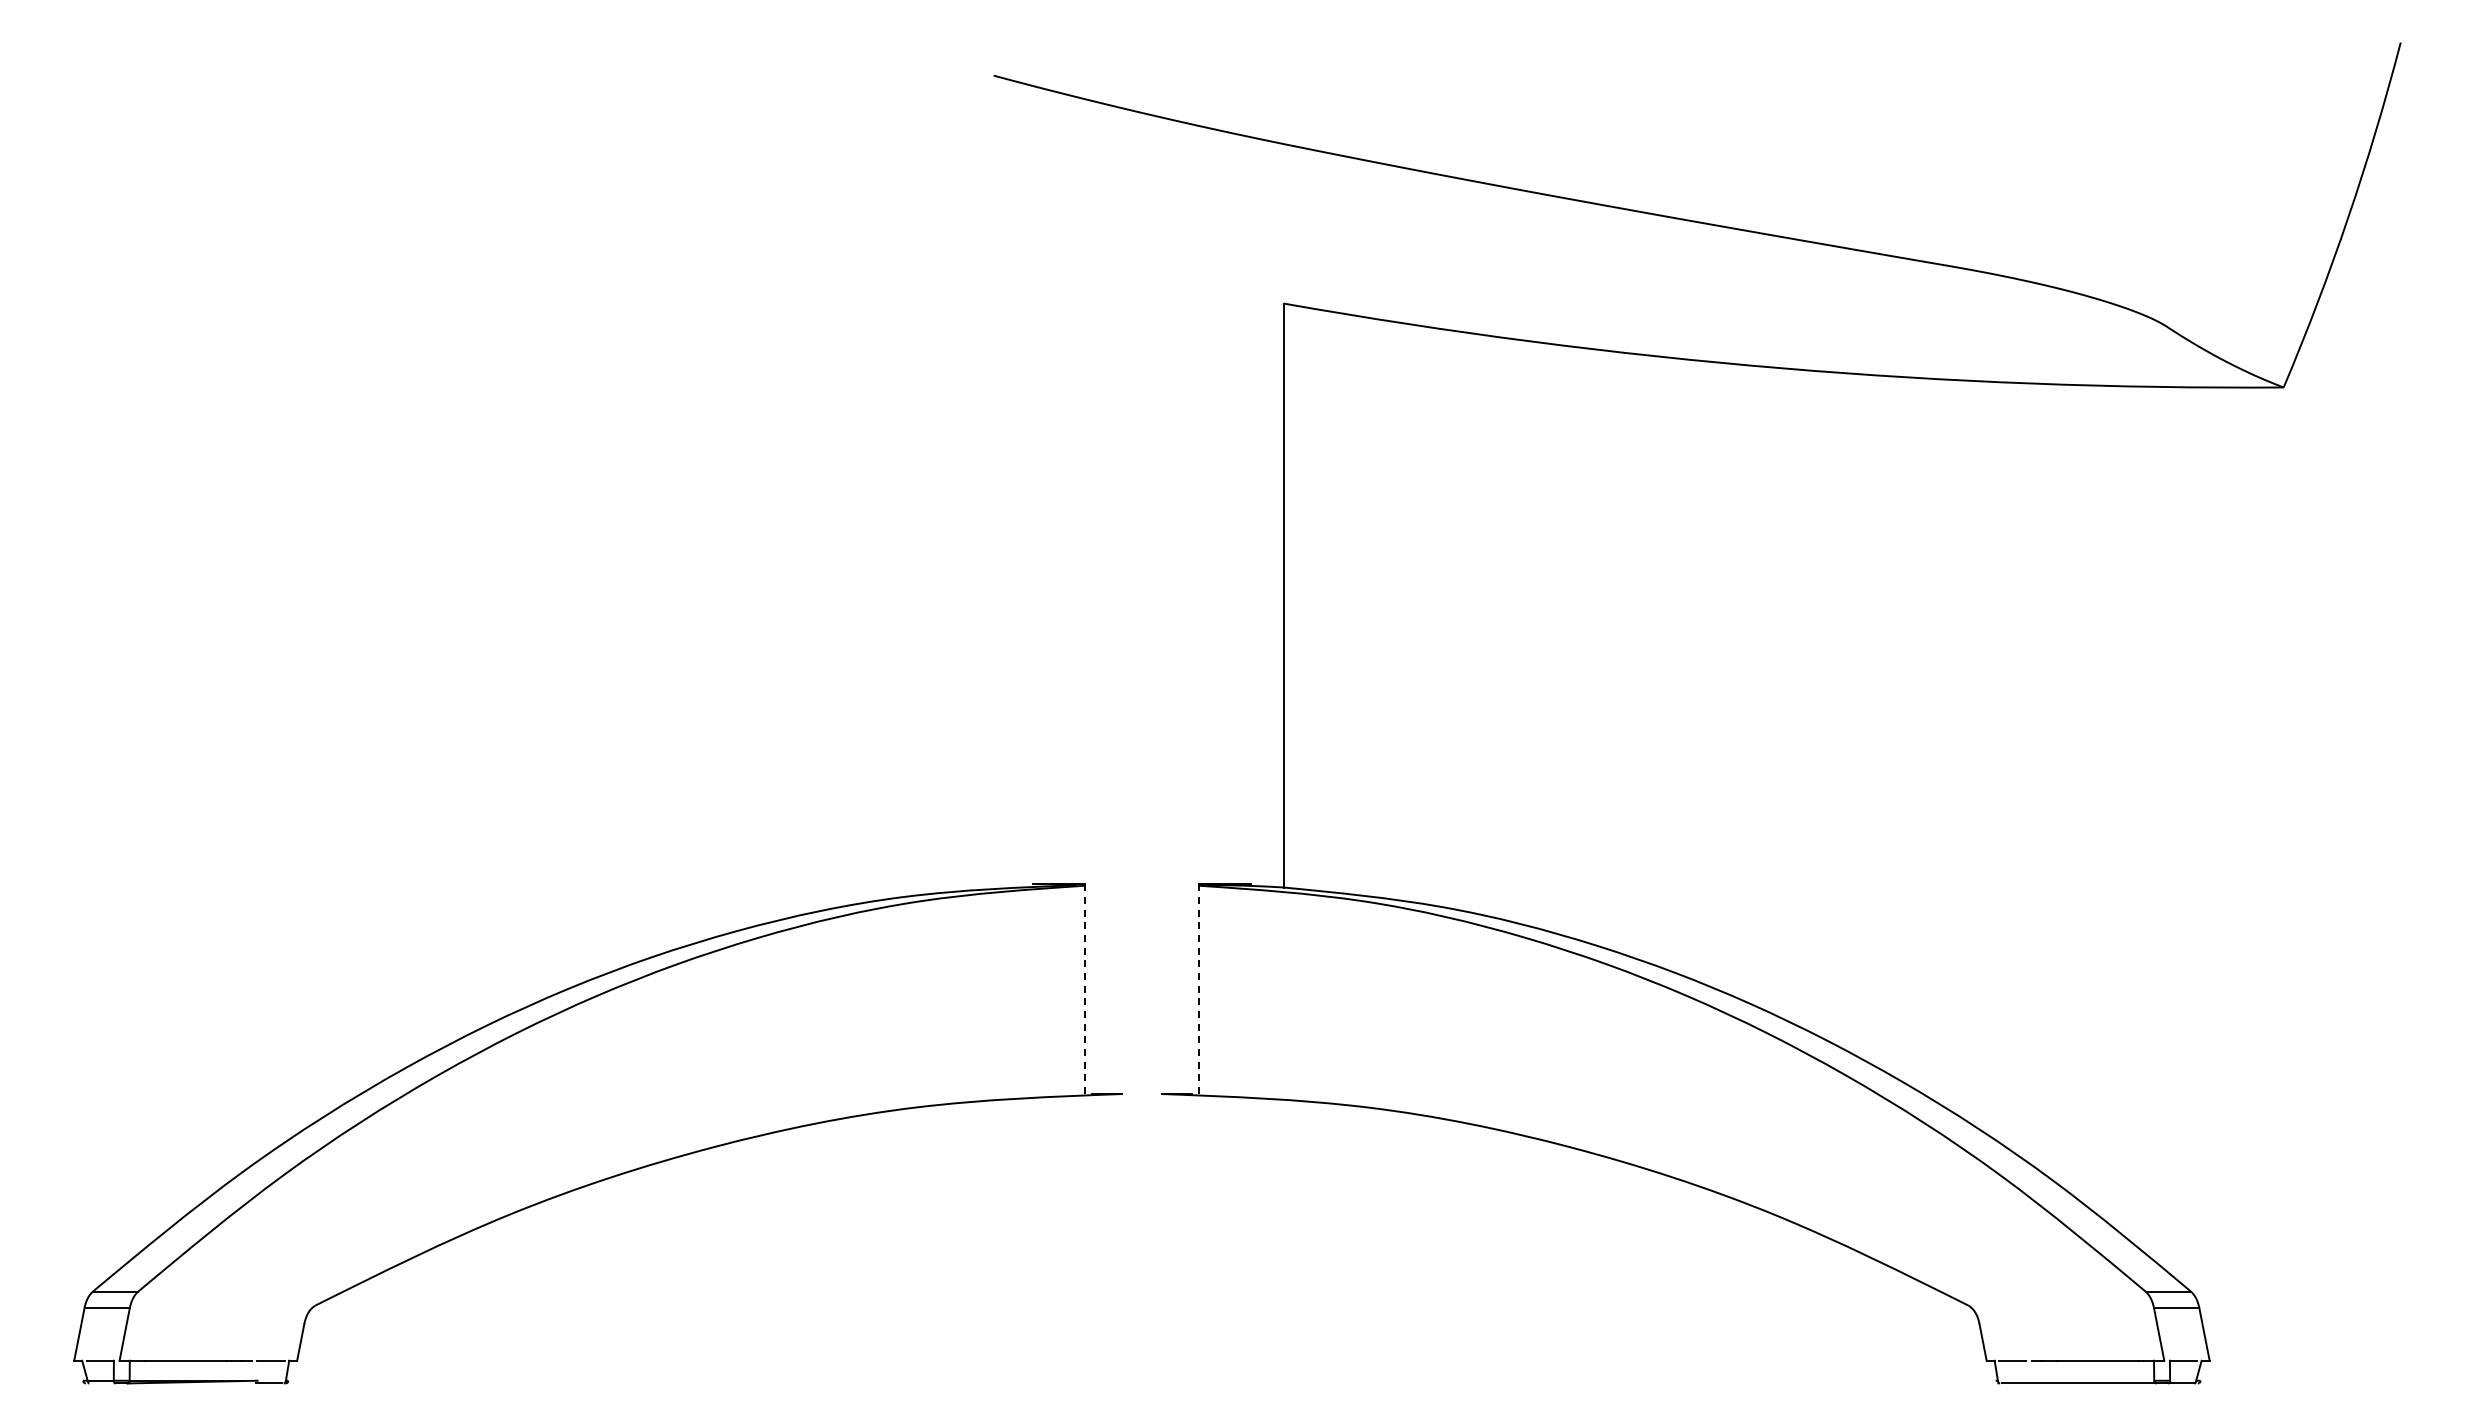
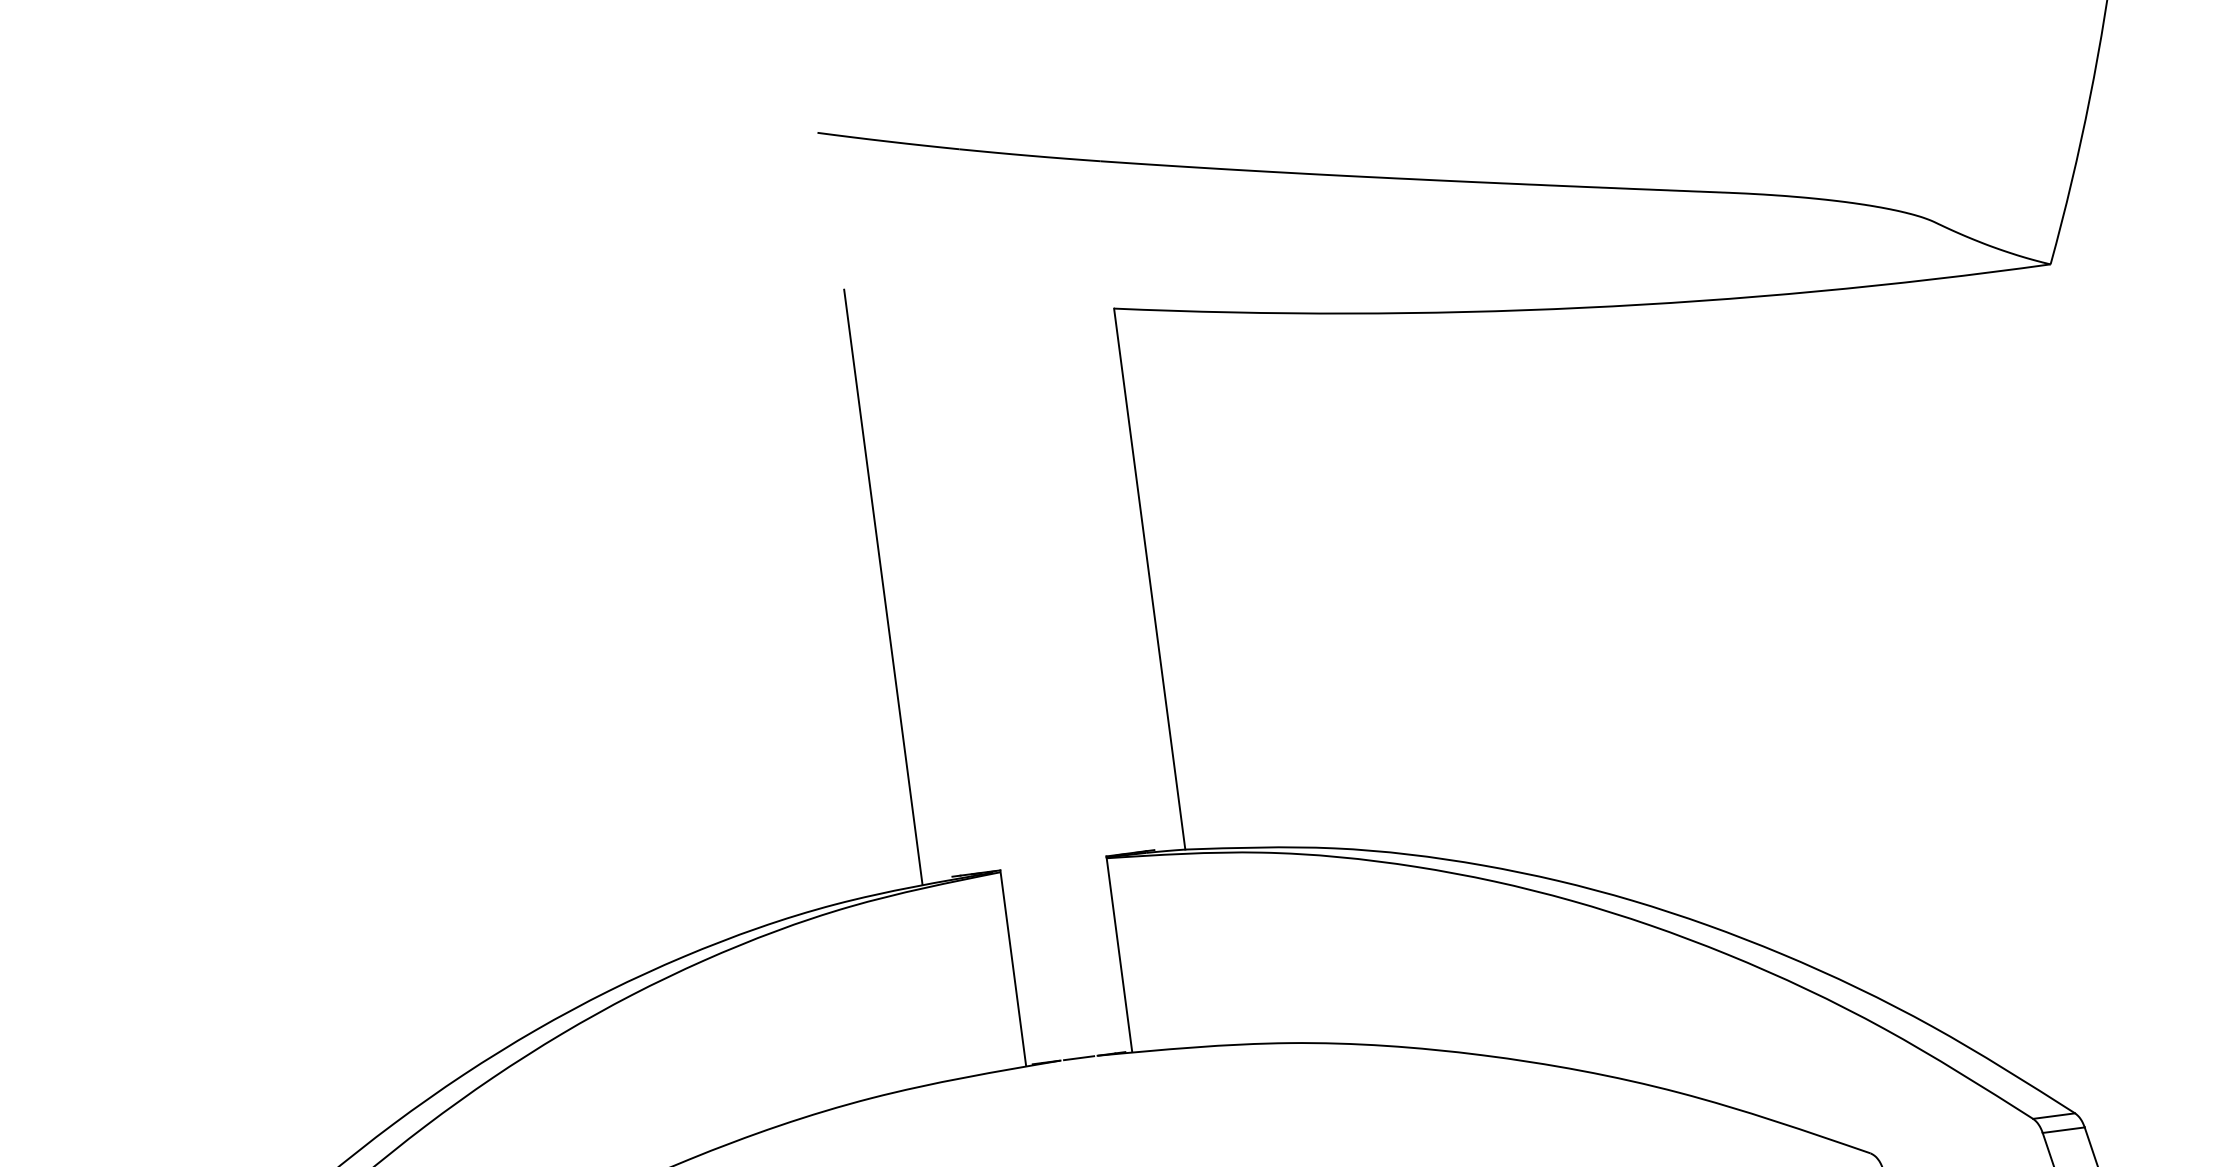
line: (1000, 566) -> (883, 586), added
line: (1084, 988) -> (1012, 967), dashed -> solid
line: (1199, 988) -> (1119, 953), dashed -> solid
line: (1141, 1094) -> (1078, 1058), added

